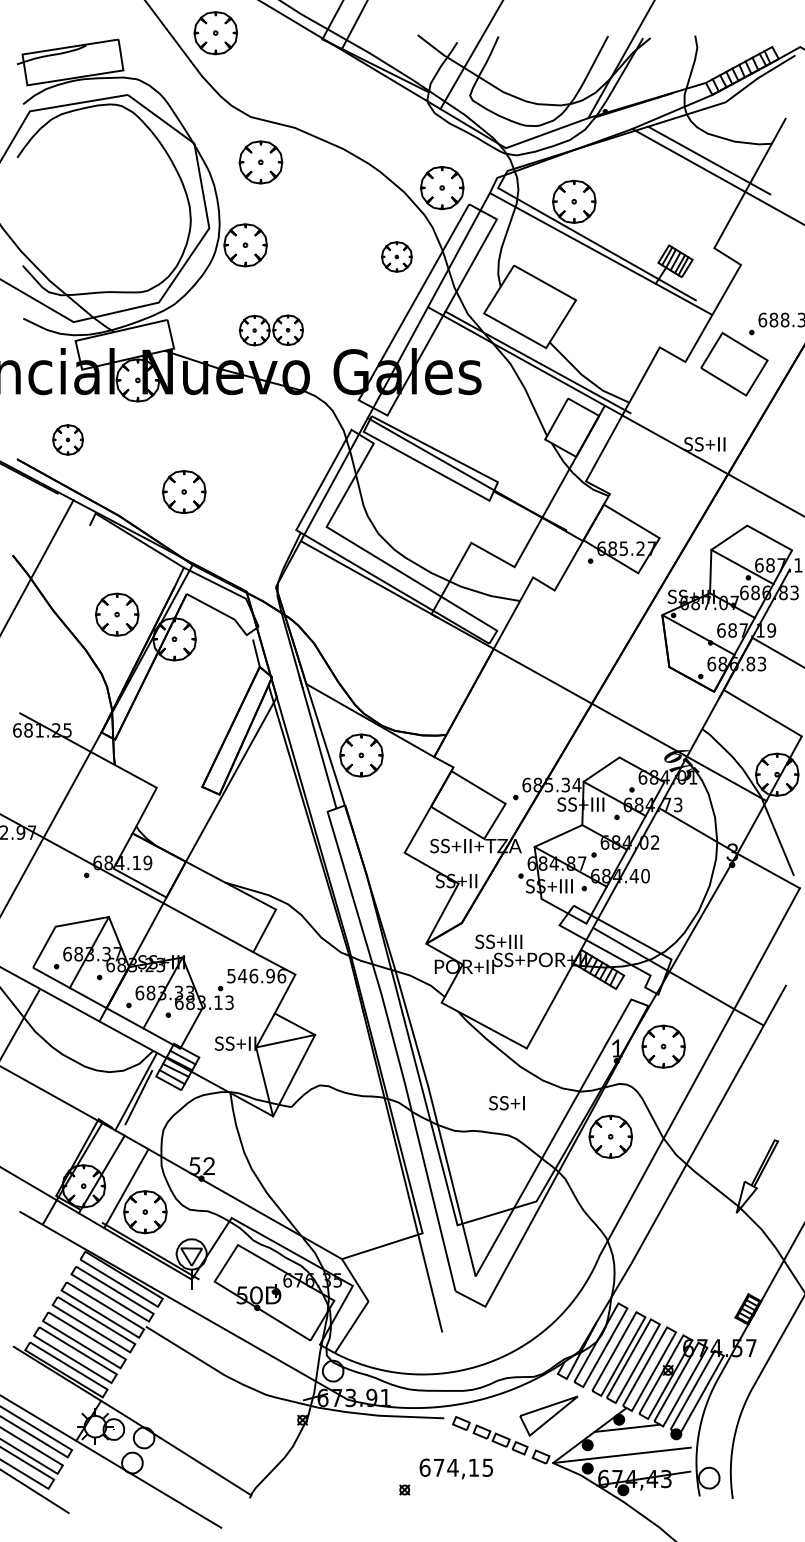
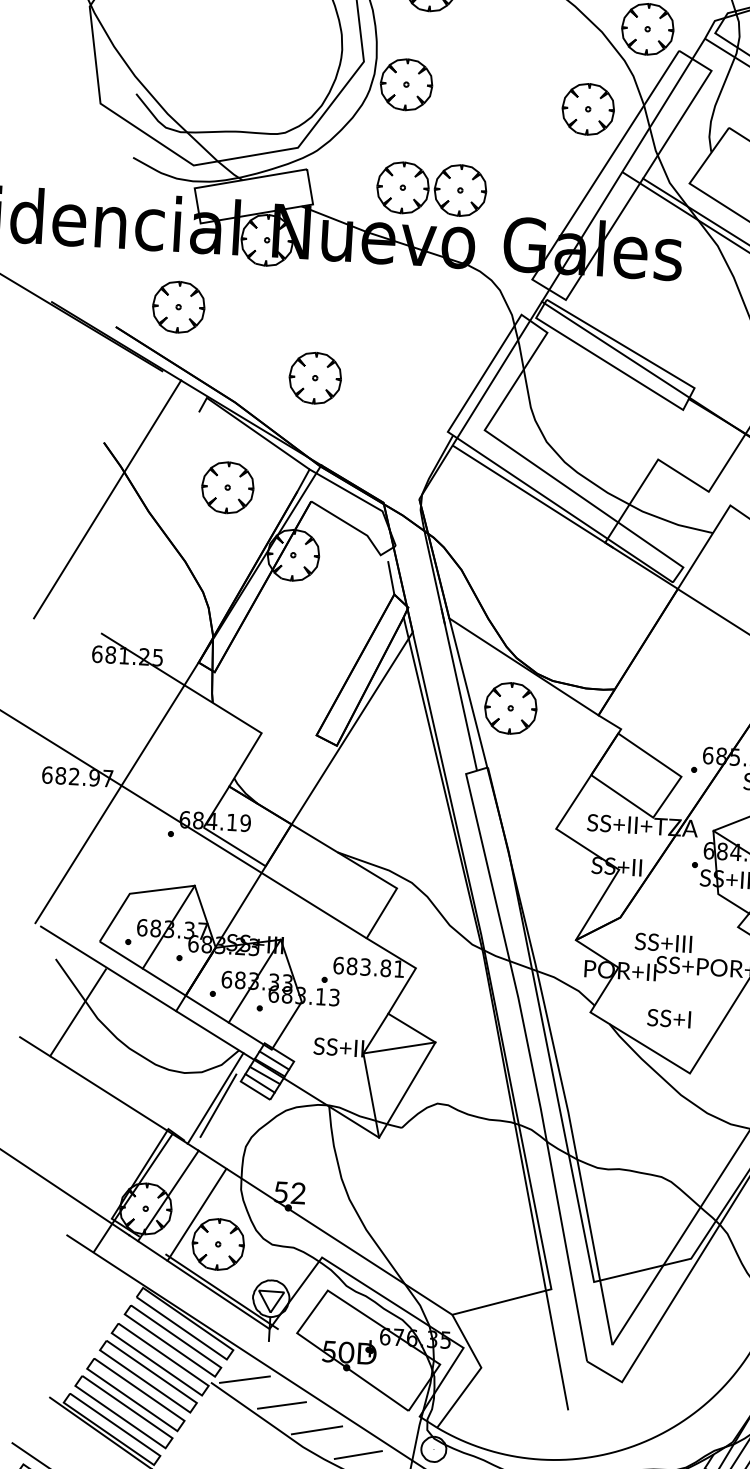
part: (396, 256) -> (587, 108), size x1.43
part: (271, 330) -> (431, 189), size x1.43
part: (67, 439) -> (178, 306), size x1.43
part: (117, 614) -> (228, 487), moved
text: (256, 975) -> (368, 966), 546.96 -> 683.81
text: (506, 1103) -> (668, 1018), moved
line: (173, 1322) -> (244, 1379), added
line: (205, 1341) -> (281, 1404), added
line: (235, 1360) -> (316, 1429), added
line: (270, 1379) -> (357, 1455), added

